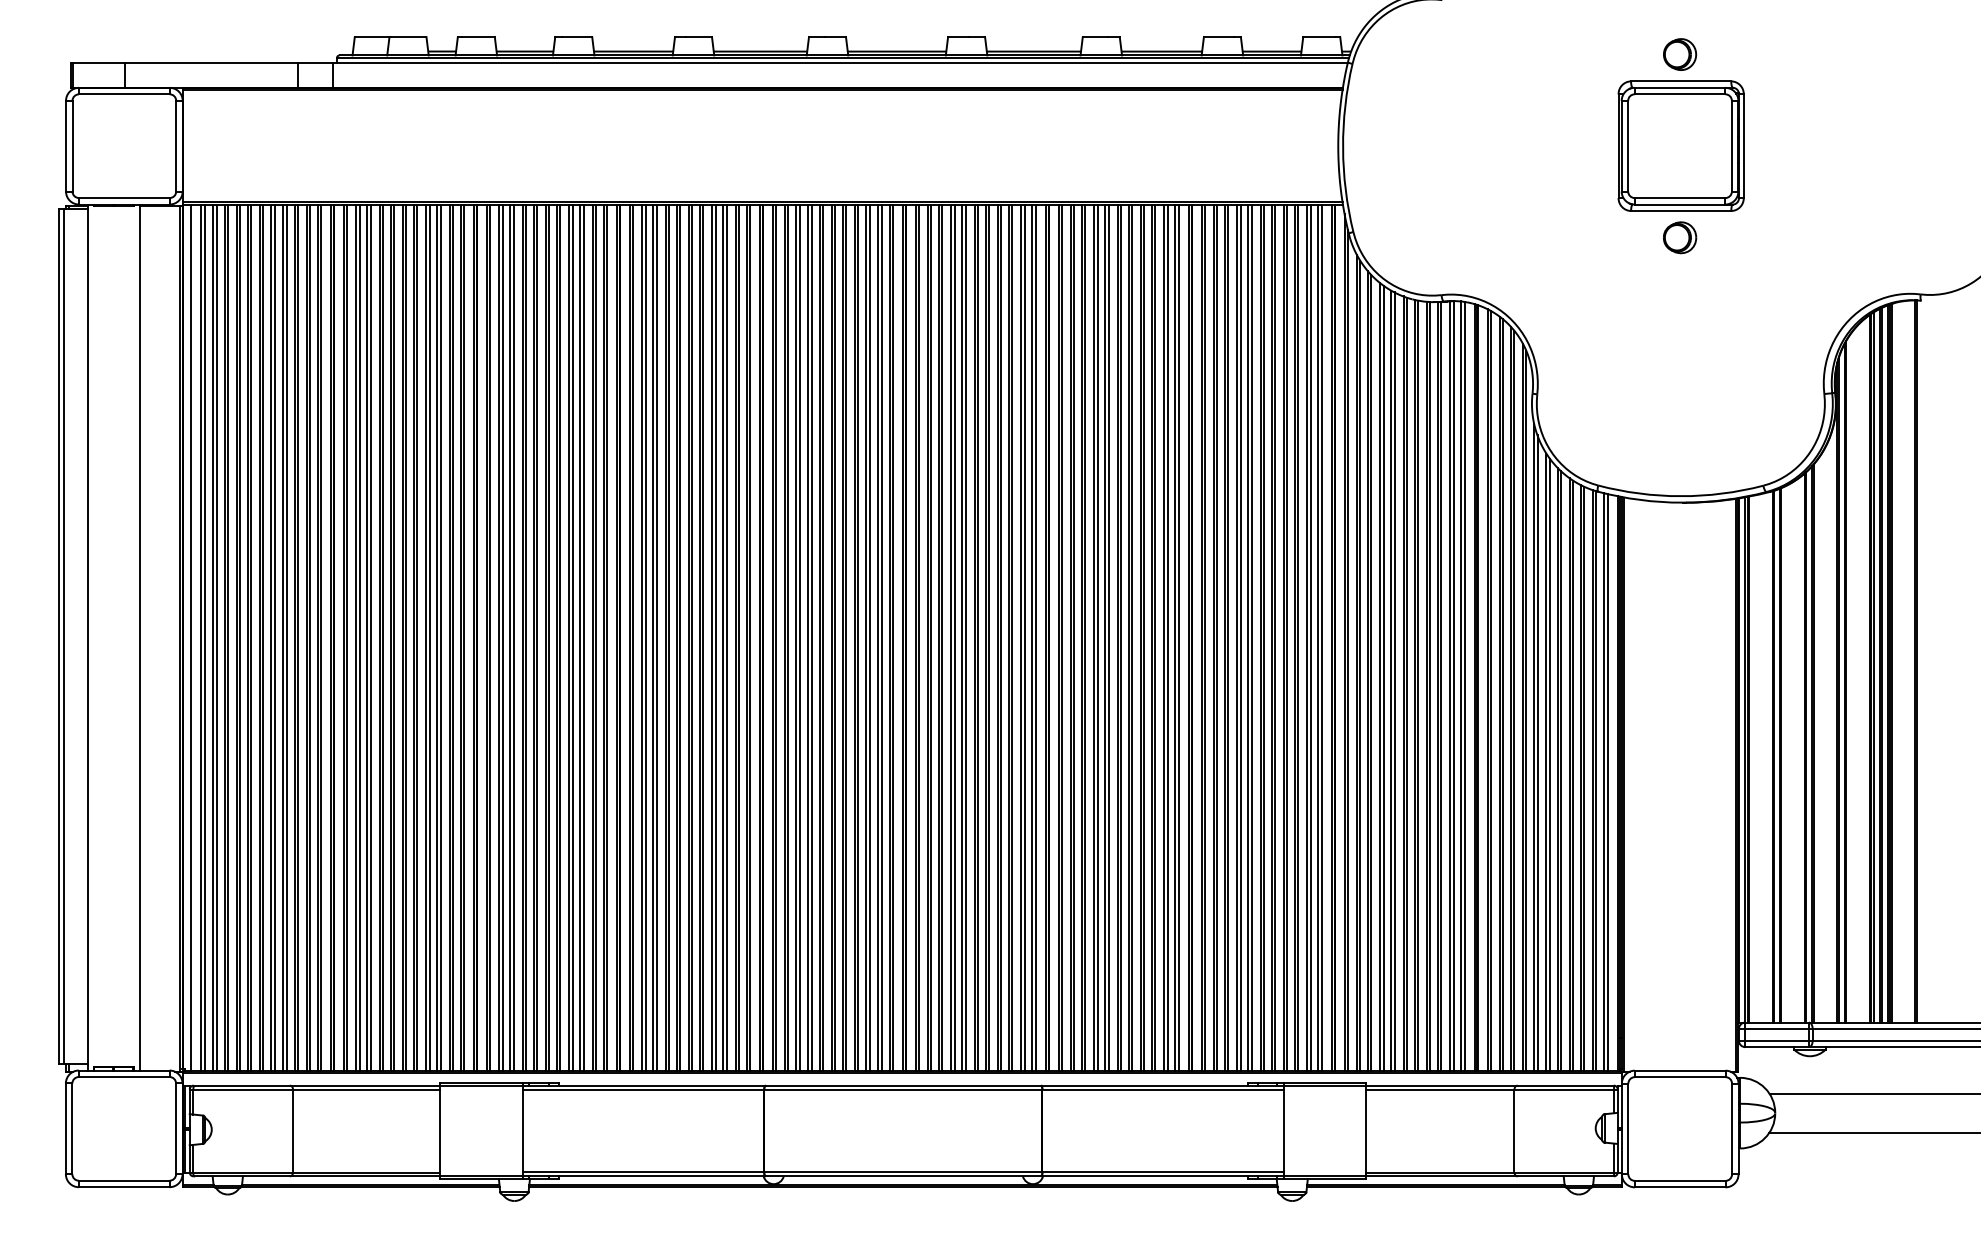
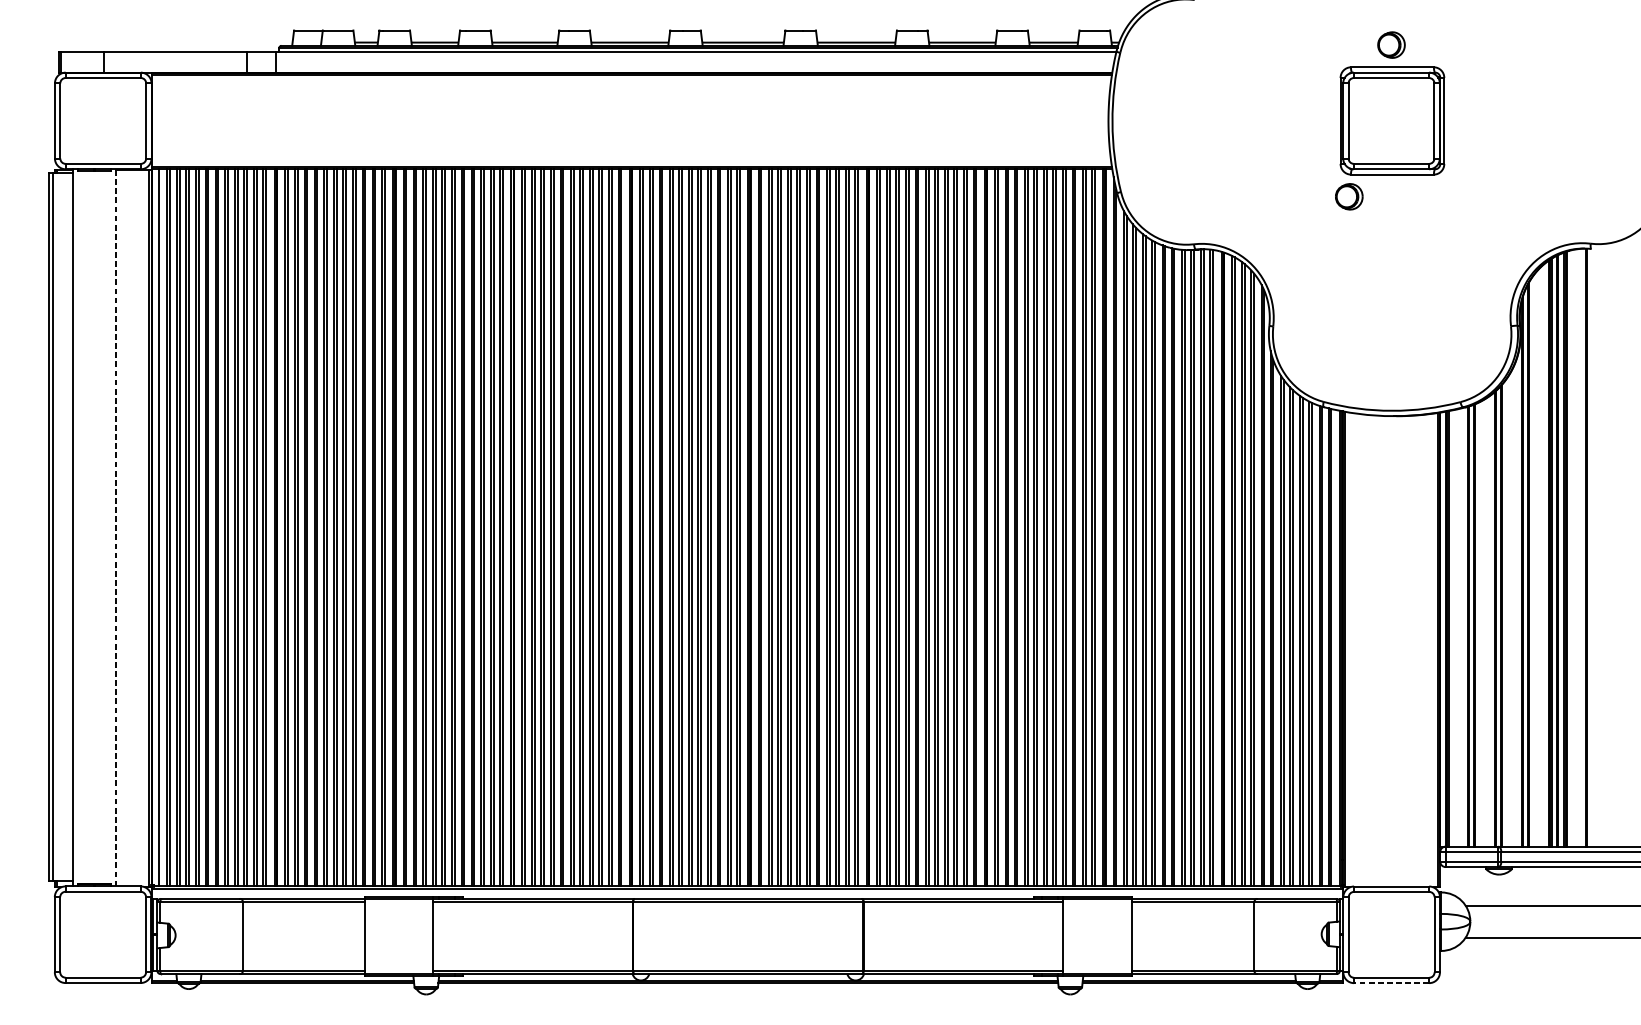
part: (1680, 237) -> (1349, 196), moved
line: (139, 637) -> (115, 527), solid -> dashed
line: (1679, 1187) -> (1391, 983), solid -> dashed

